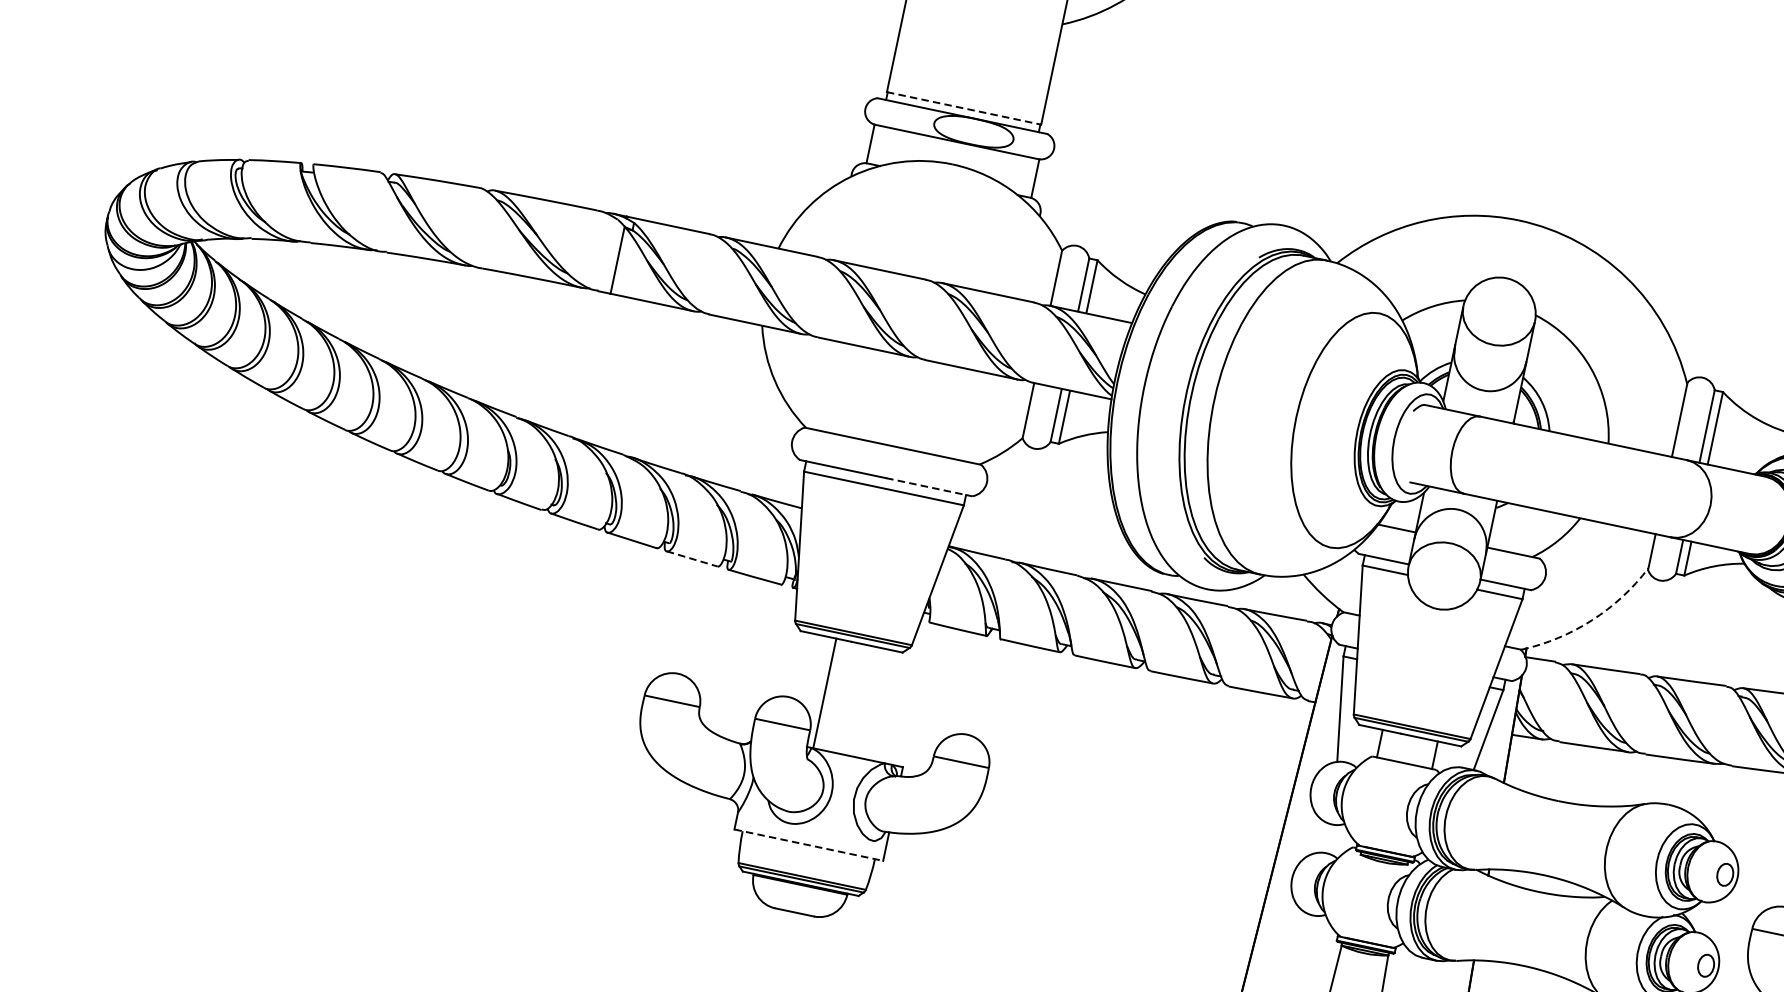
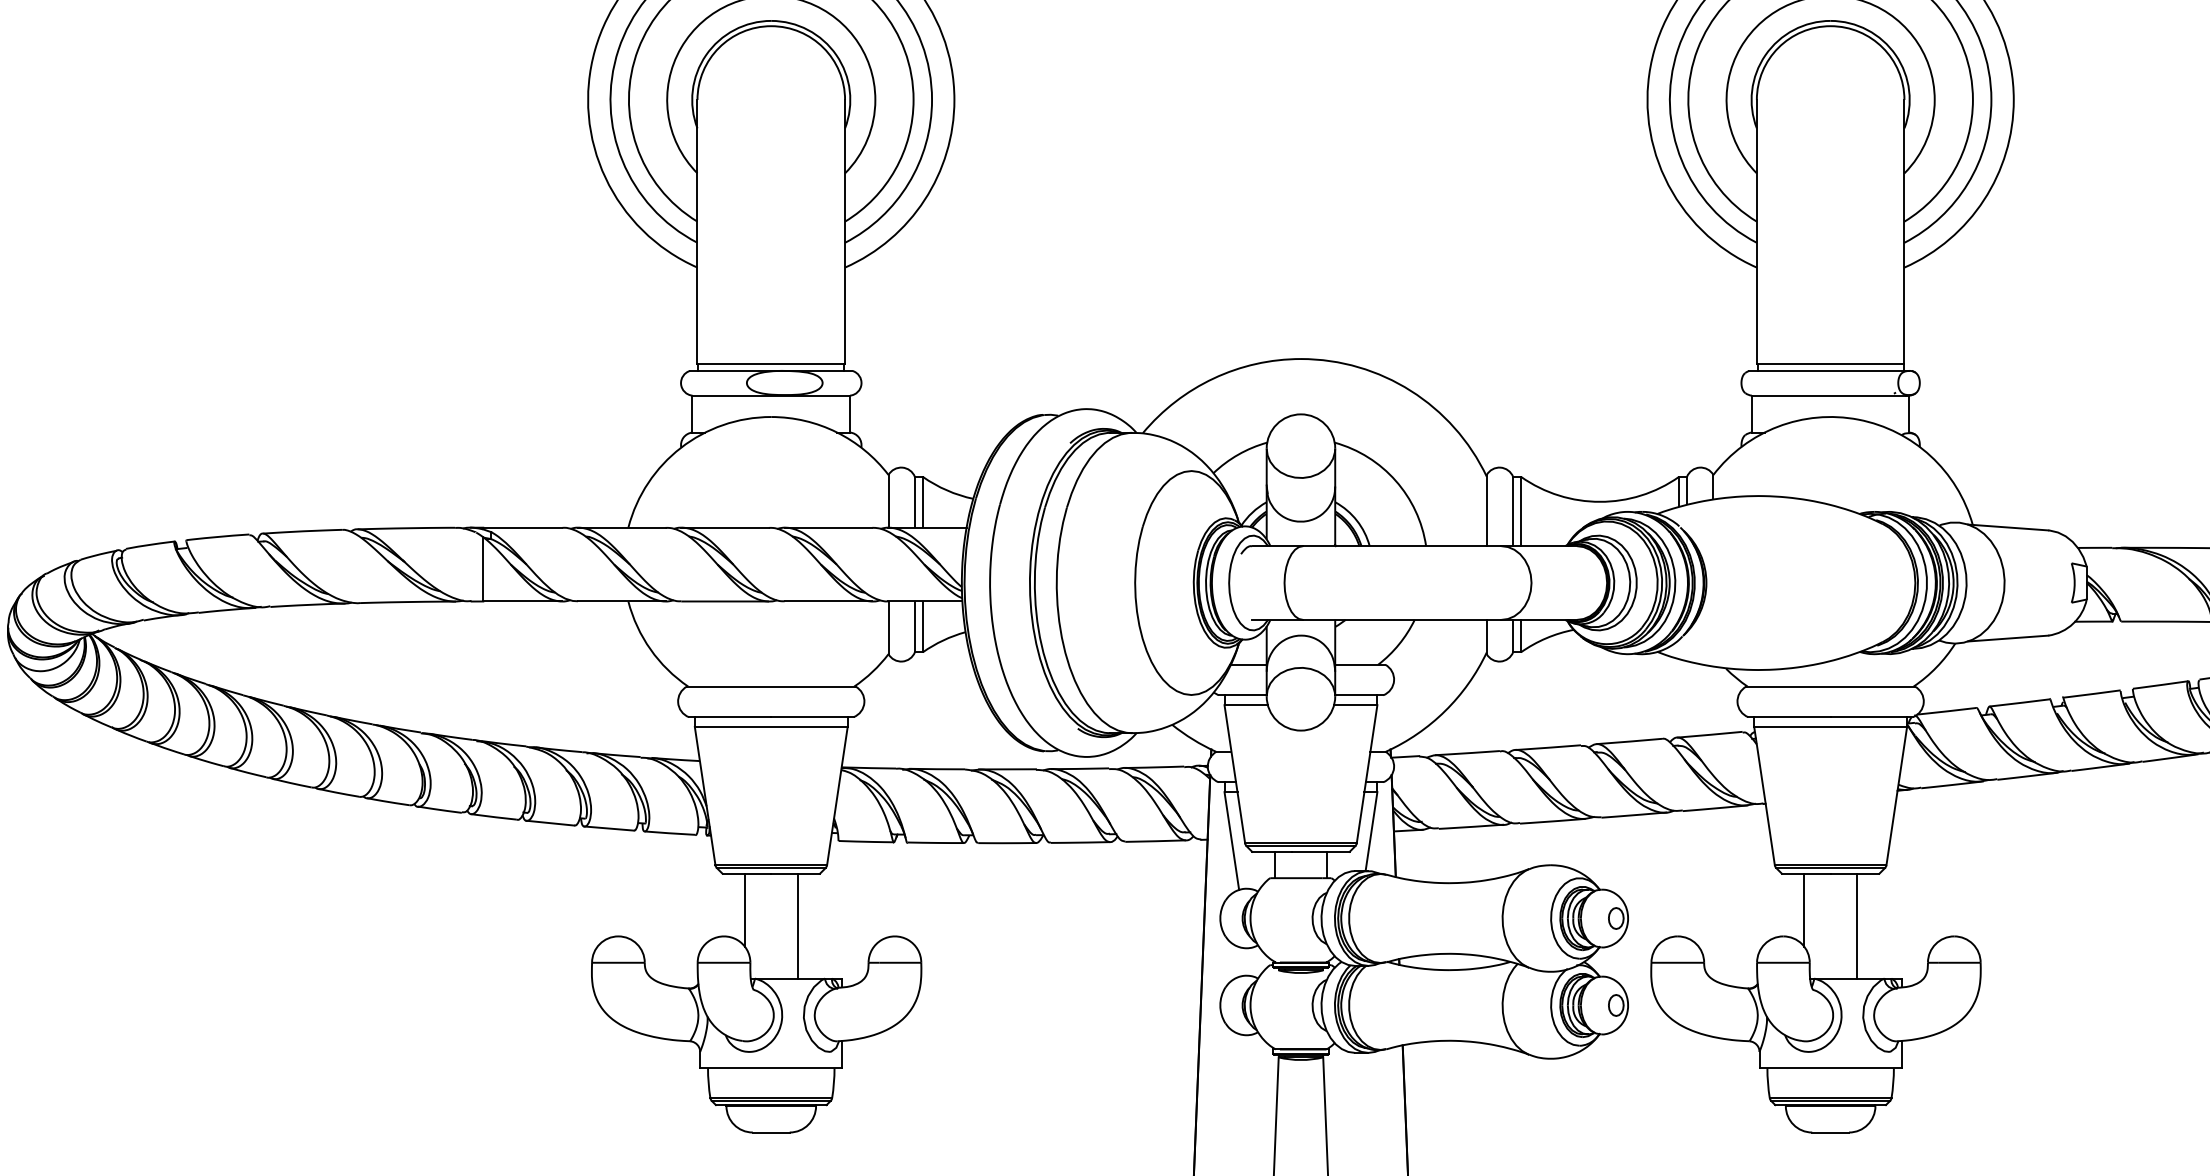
line: (964, 108) -> (771, 363), dashed -> solid
line: (929, 487) -> (812, 717), dashed -> solid
line: (692, 558) -> (609, 828), dashed -> solid
arc: (1592, 620) -> (1445, 711), dashed -> solid
line: (815, 673) -> (744, 909), added
line: (824, 692) -> (797, 925), moved
line: (808, 845) -> (771, 1068), dashed -> solid

